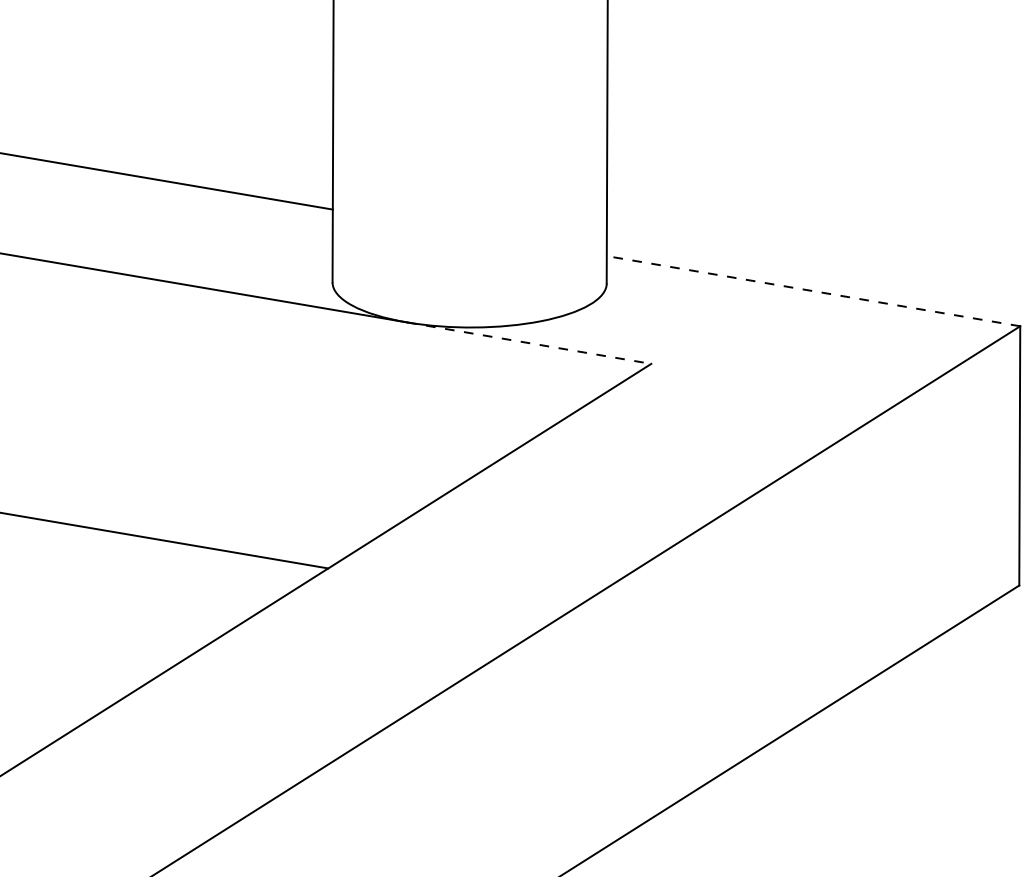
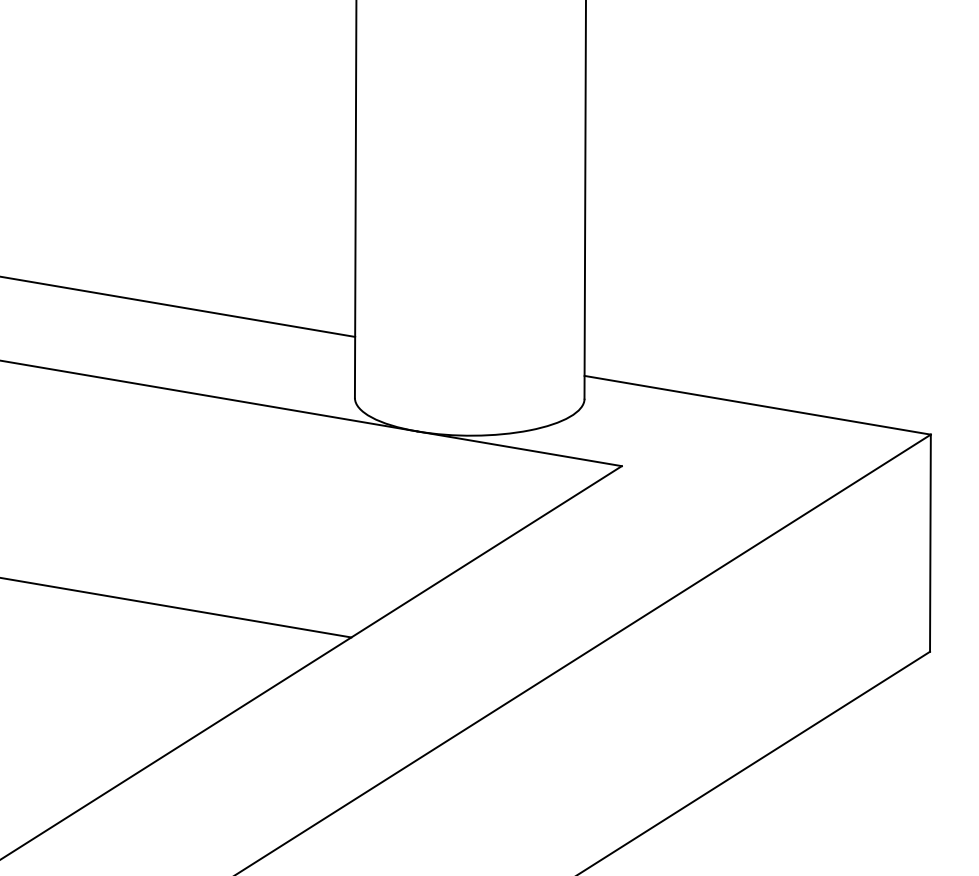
line: (813, 291) -> (757, 405), dashed -> solid
line: (529, 342) -> (519, 448), dashed -> solid

